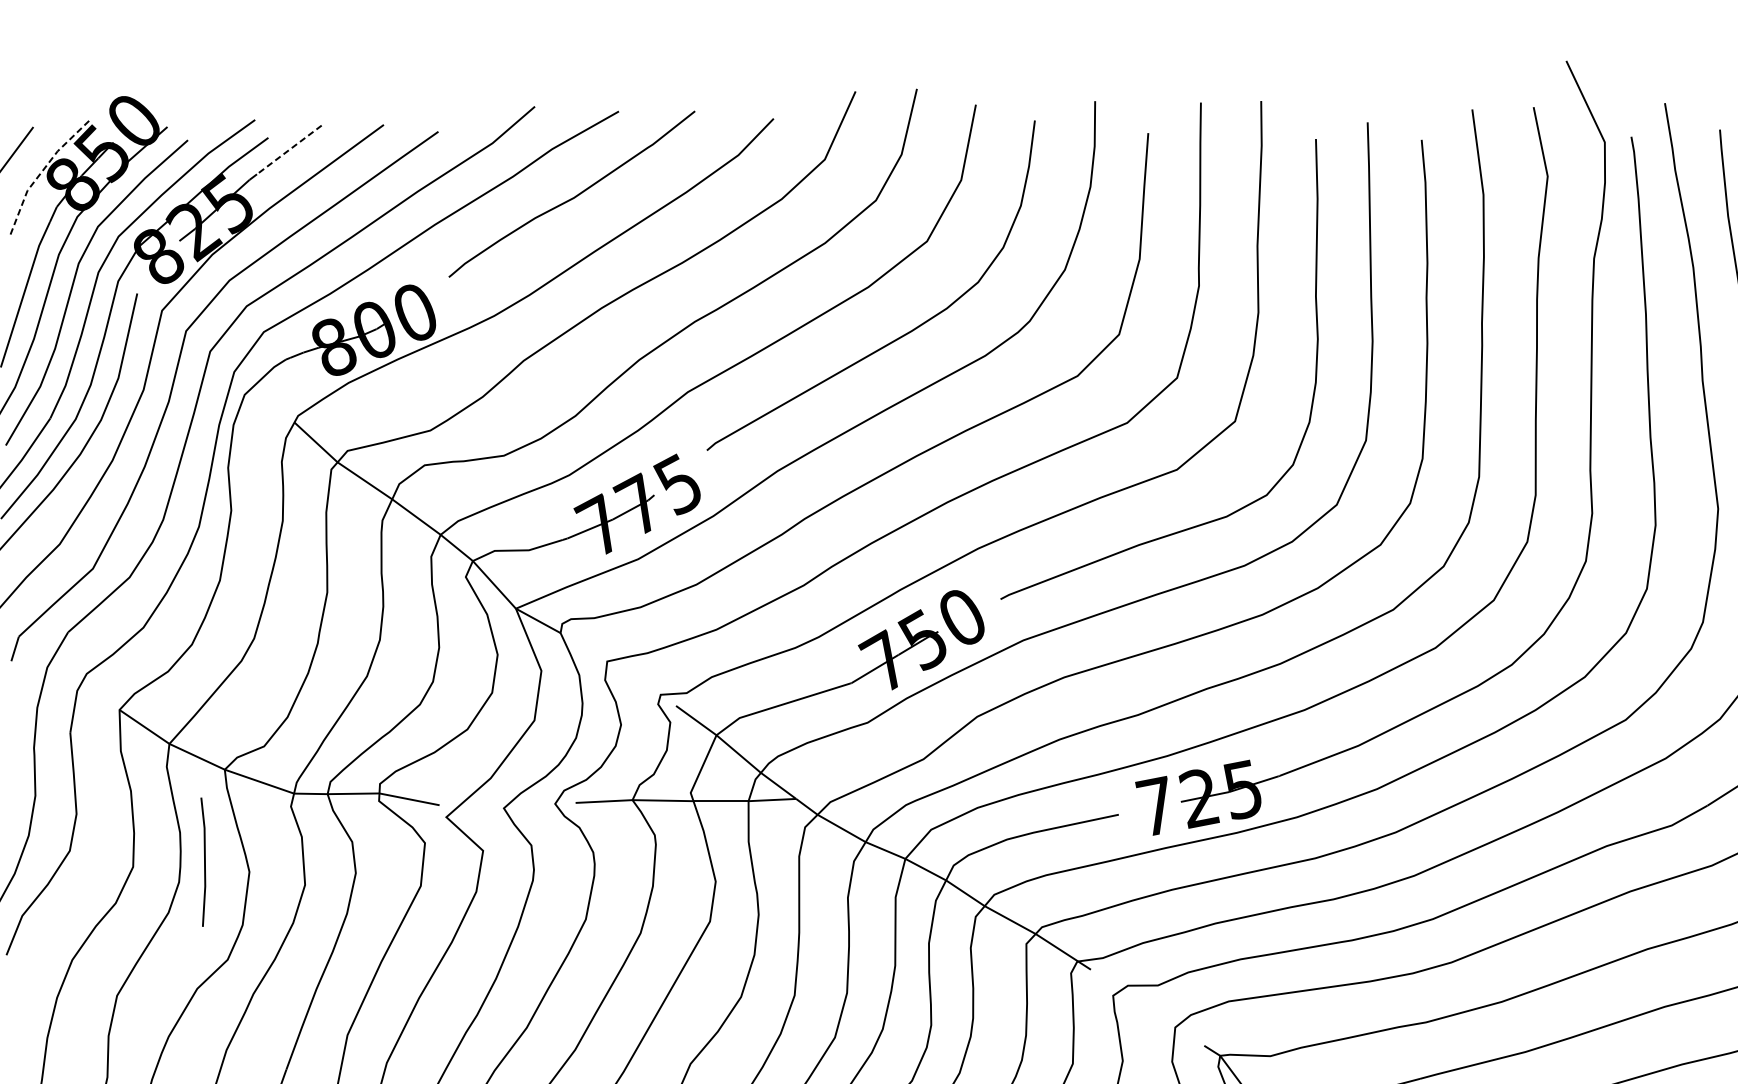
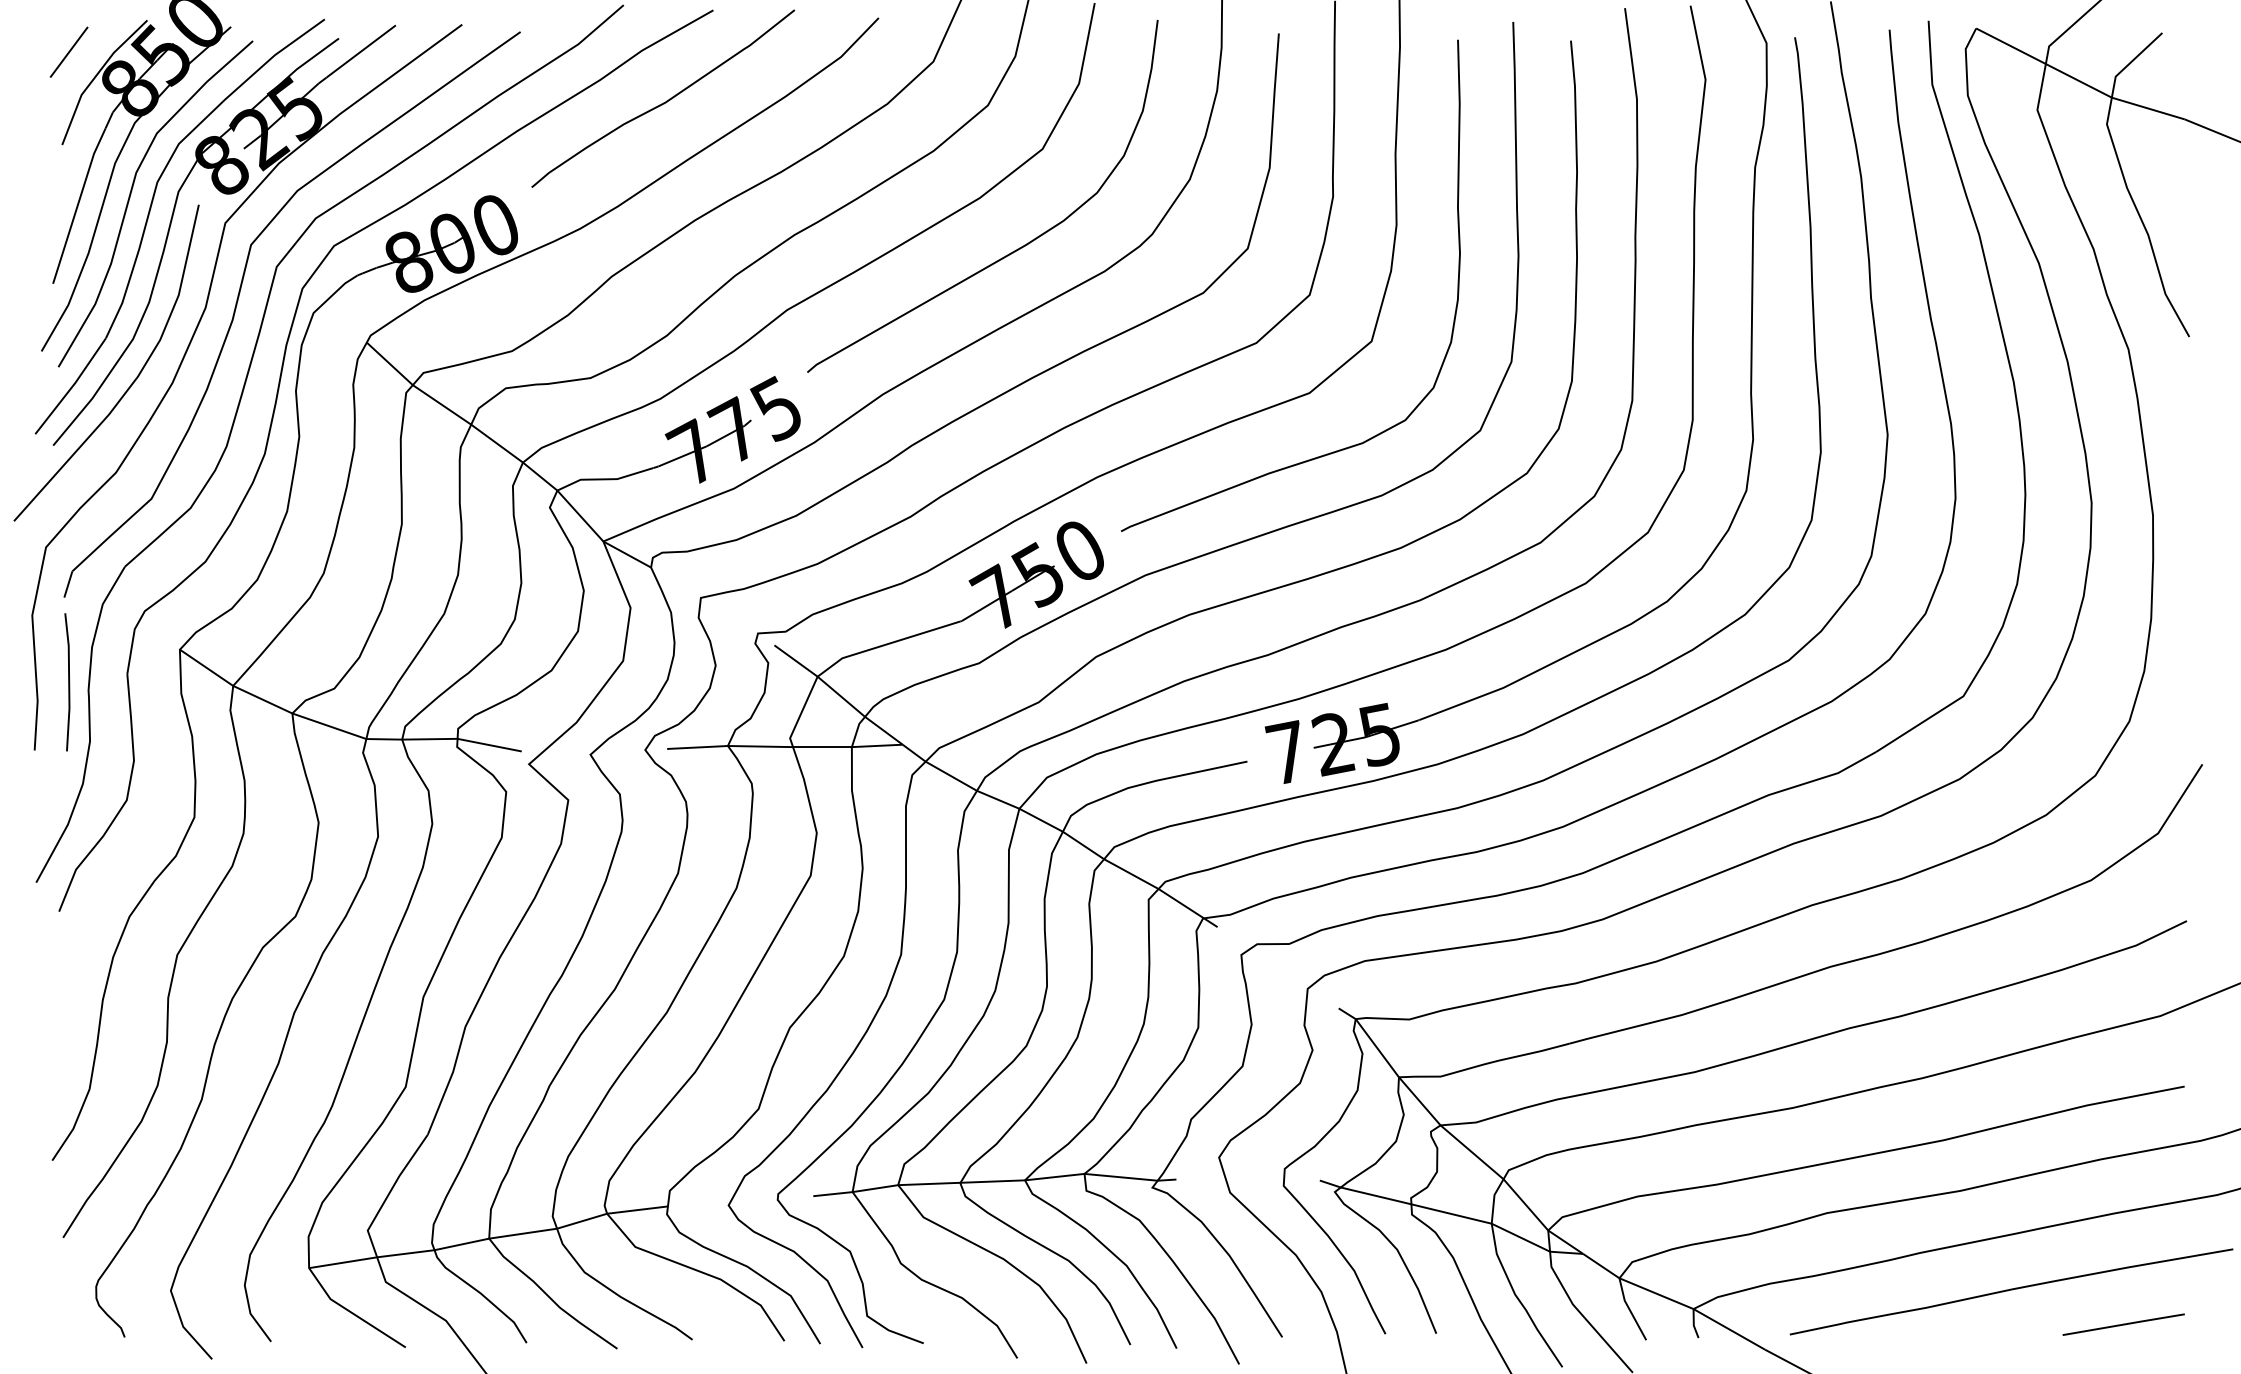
line: (288, 150) -> (360, 51), dashed -> solid
line: (40, 173) -> (95, 76), dashed -> solid
line: (204, 862) -> (68, 682), moved

